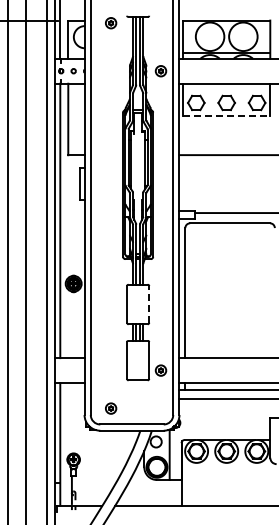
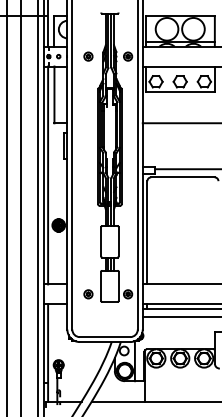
part: (111, 23) -> (88, 56), moved
line: (226, 115) -> (180, 91), dashed -> solid
line: (149, 303) -> (118, 241), dashed -> solid
part: (111, 408) -> (88, 294), moved

